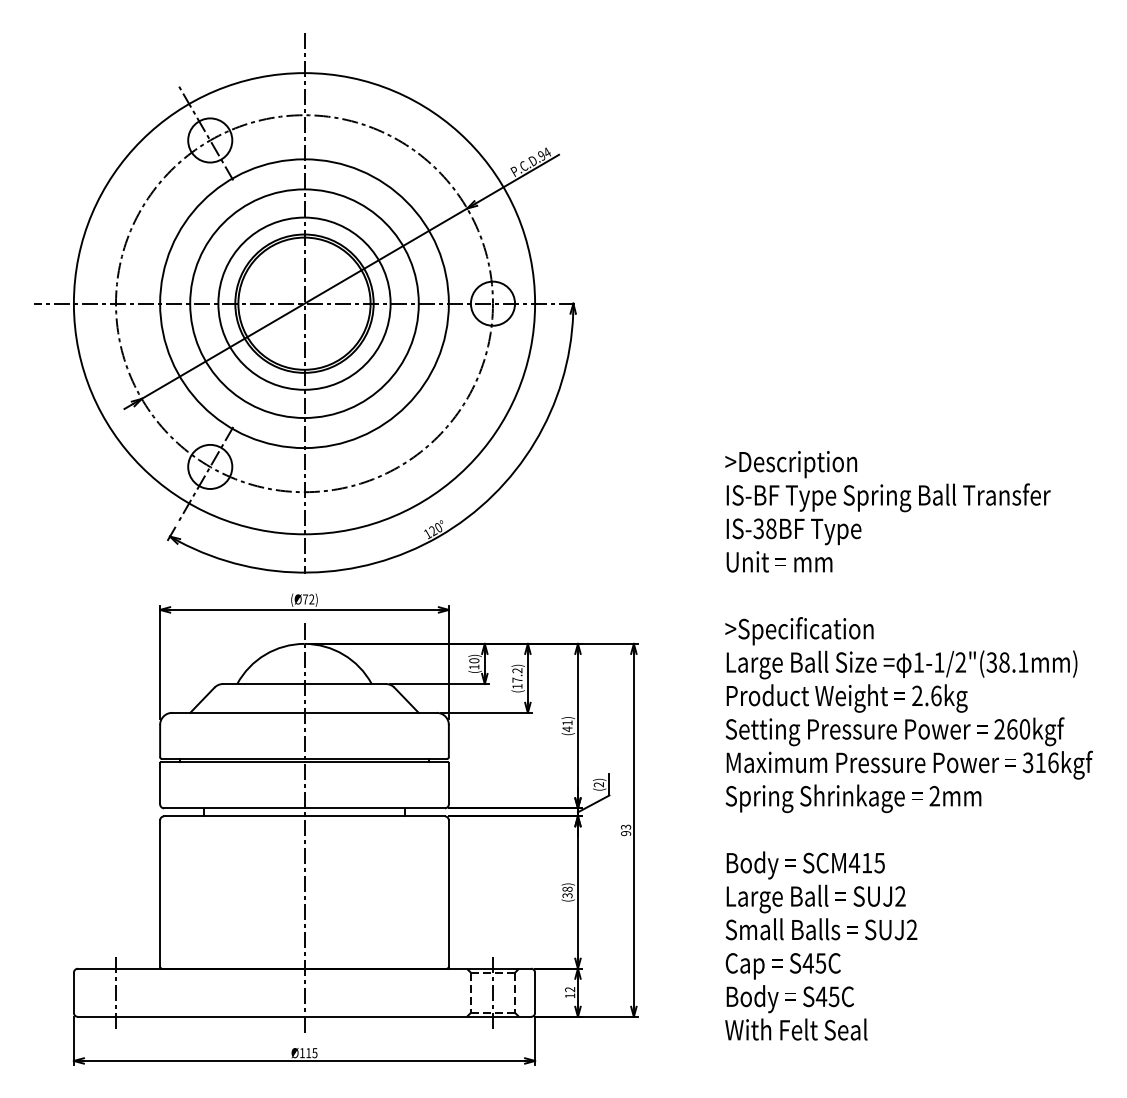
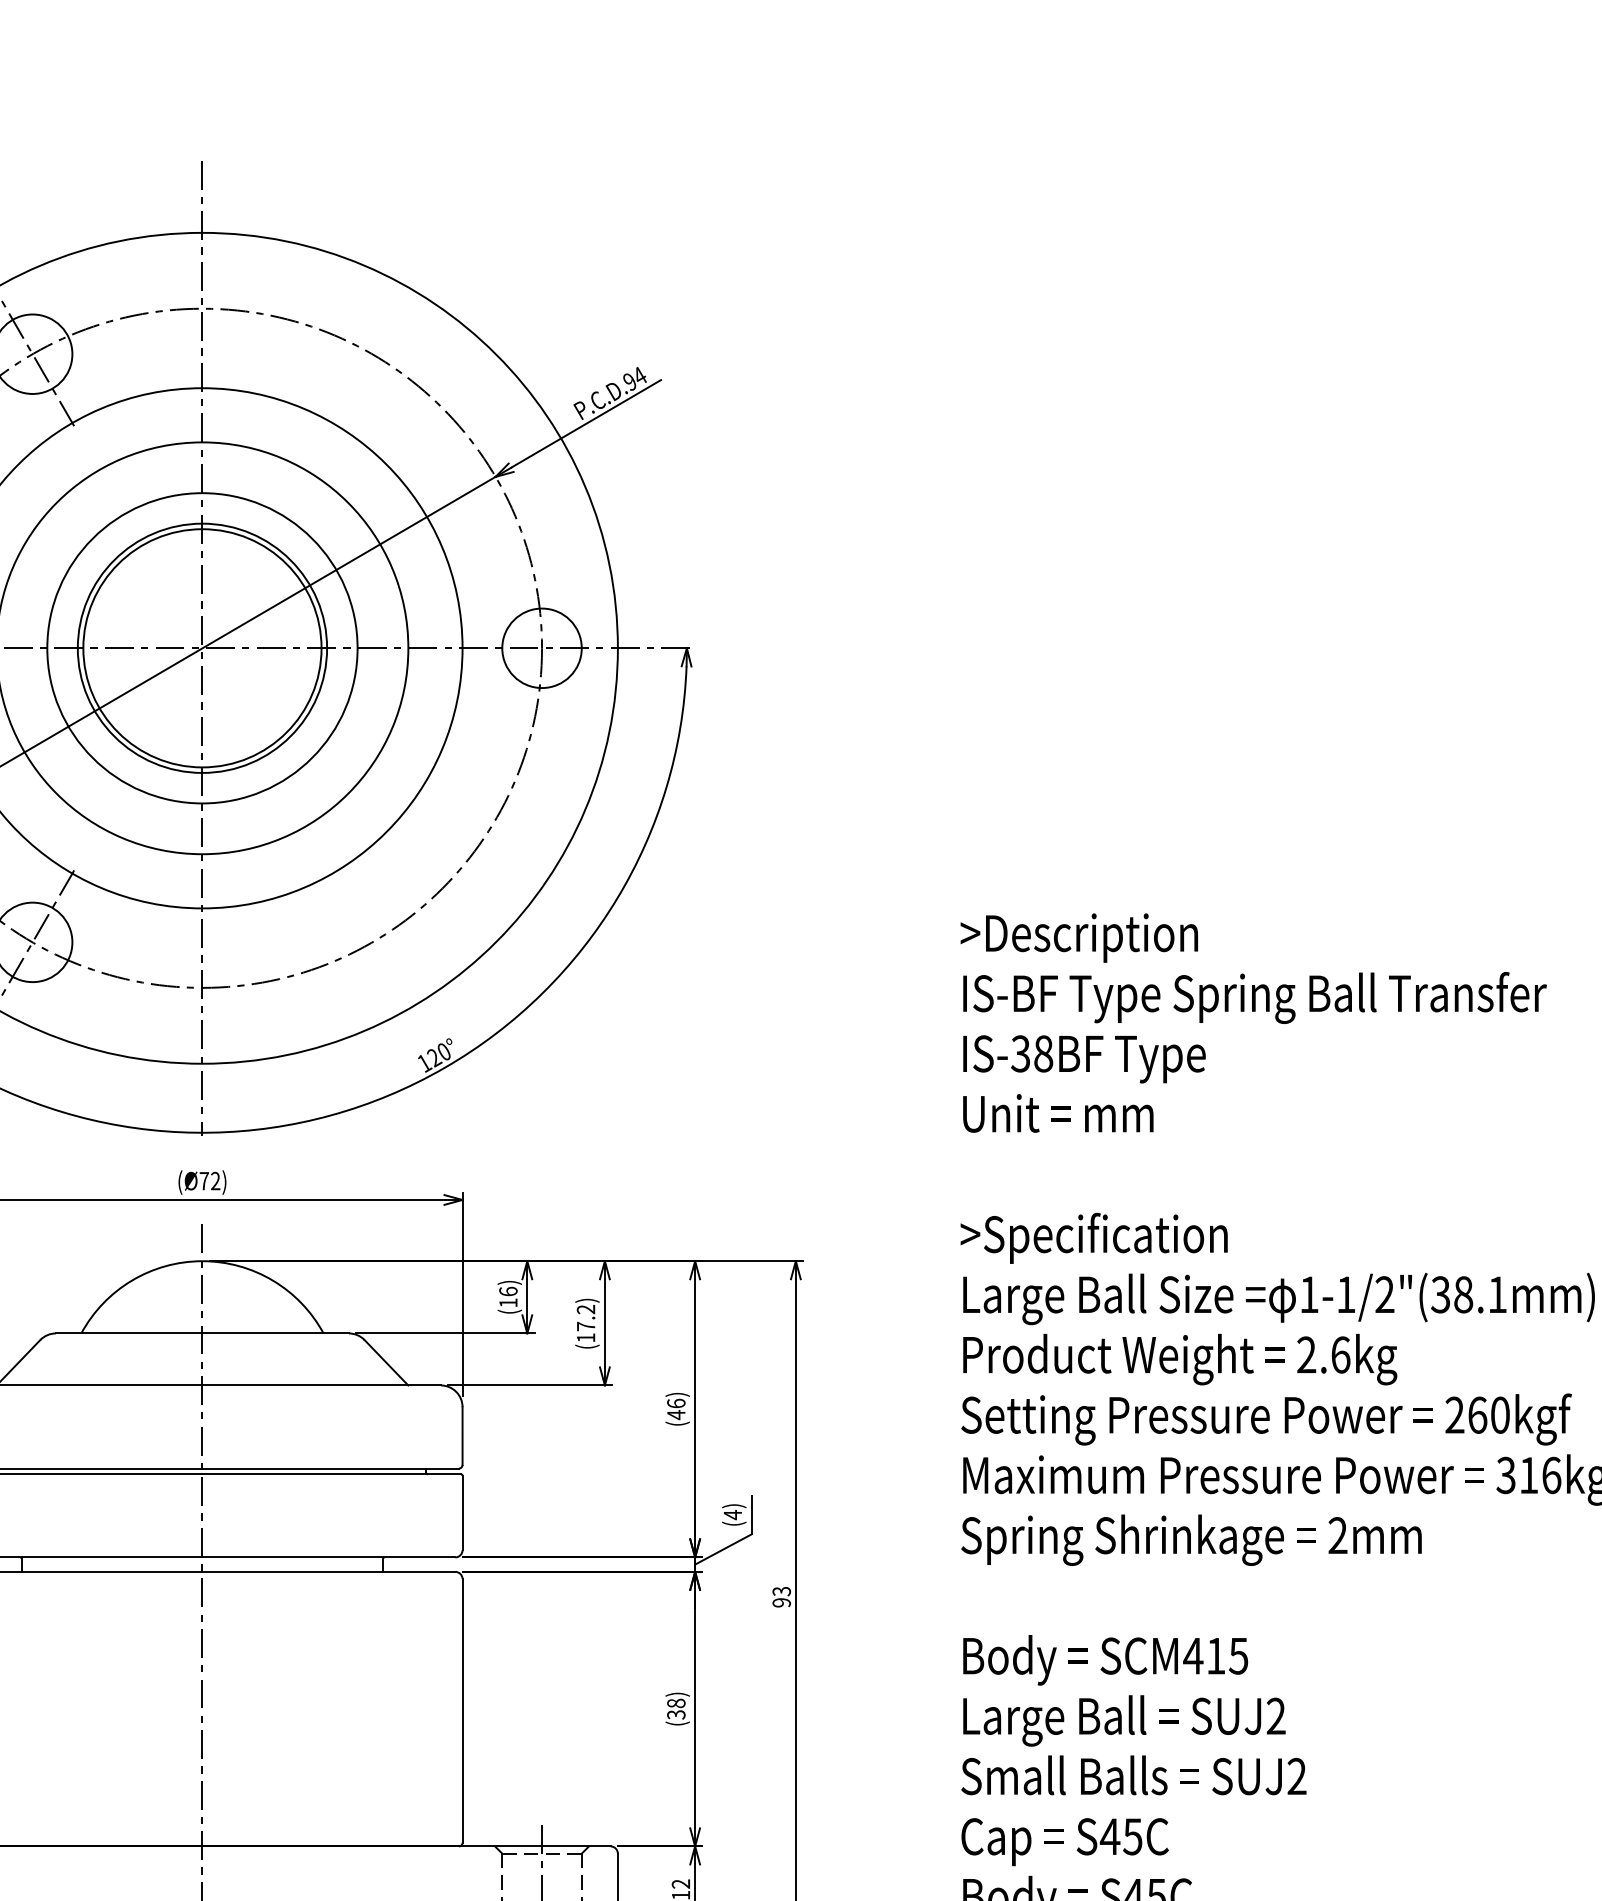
text: (474, 660) -> (508, 1291), (10) -> (16)
text: (567, 722) -> (676, 1402), (41) -> (46)
text: (598, 784) -> (732, 1514), (2) -> (4)

